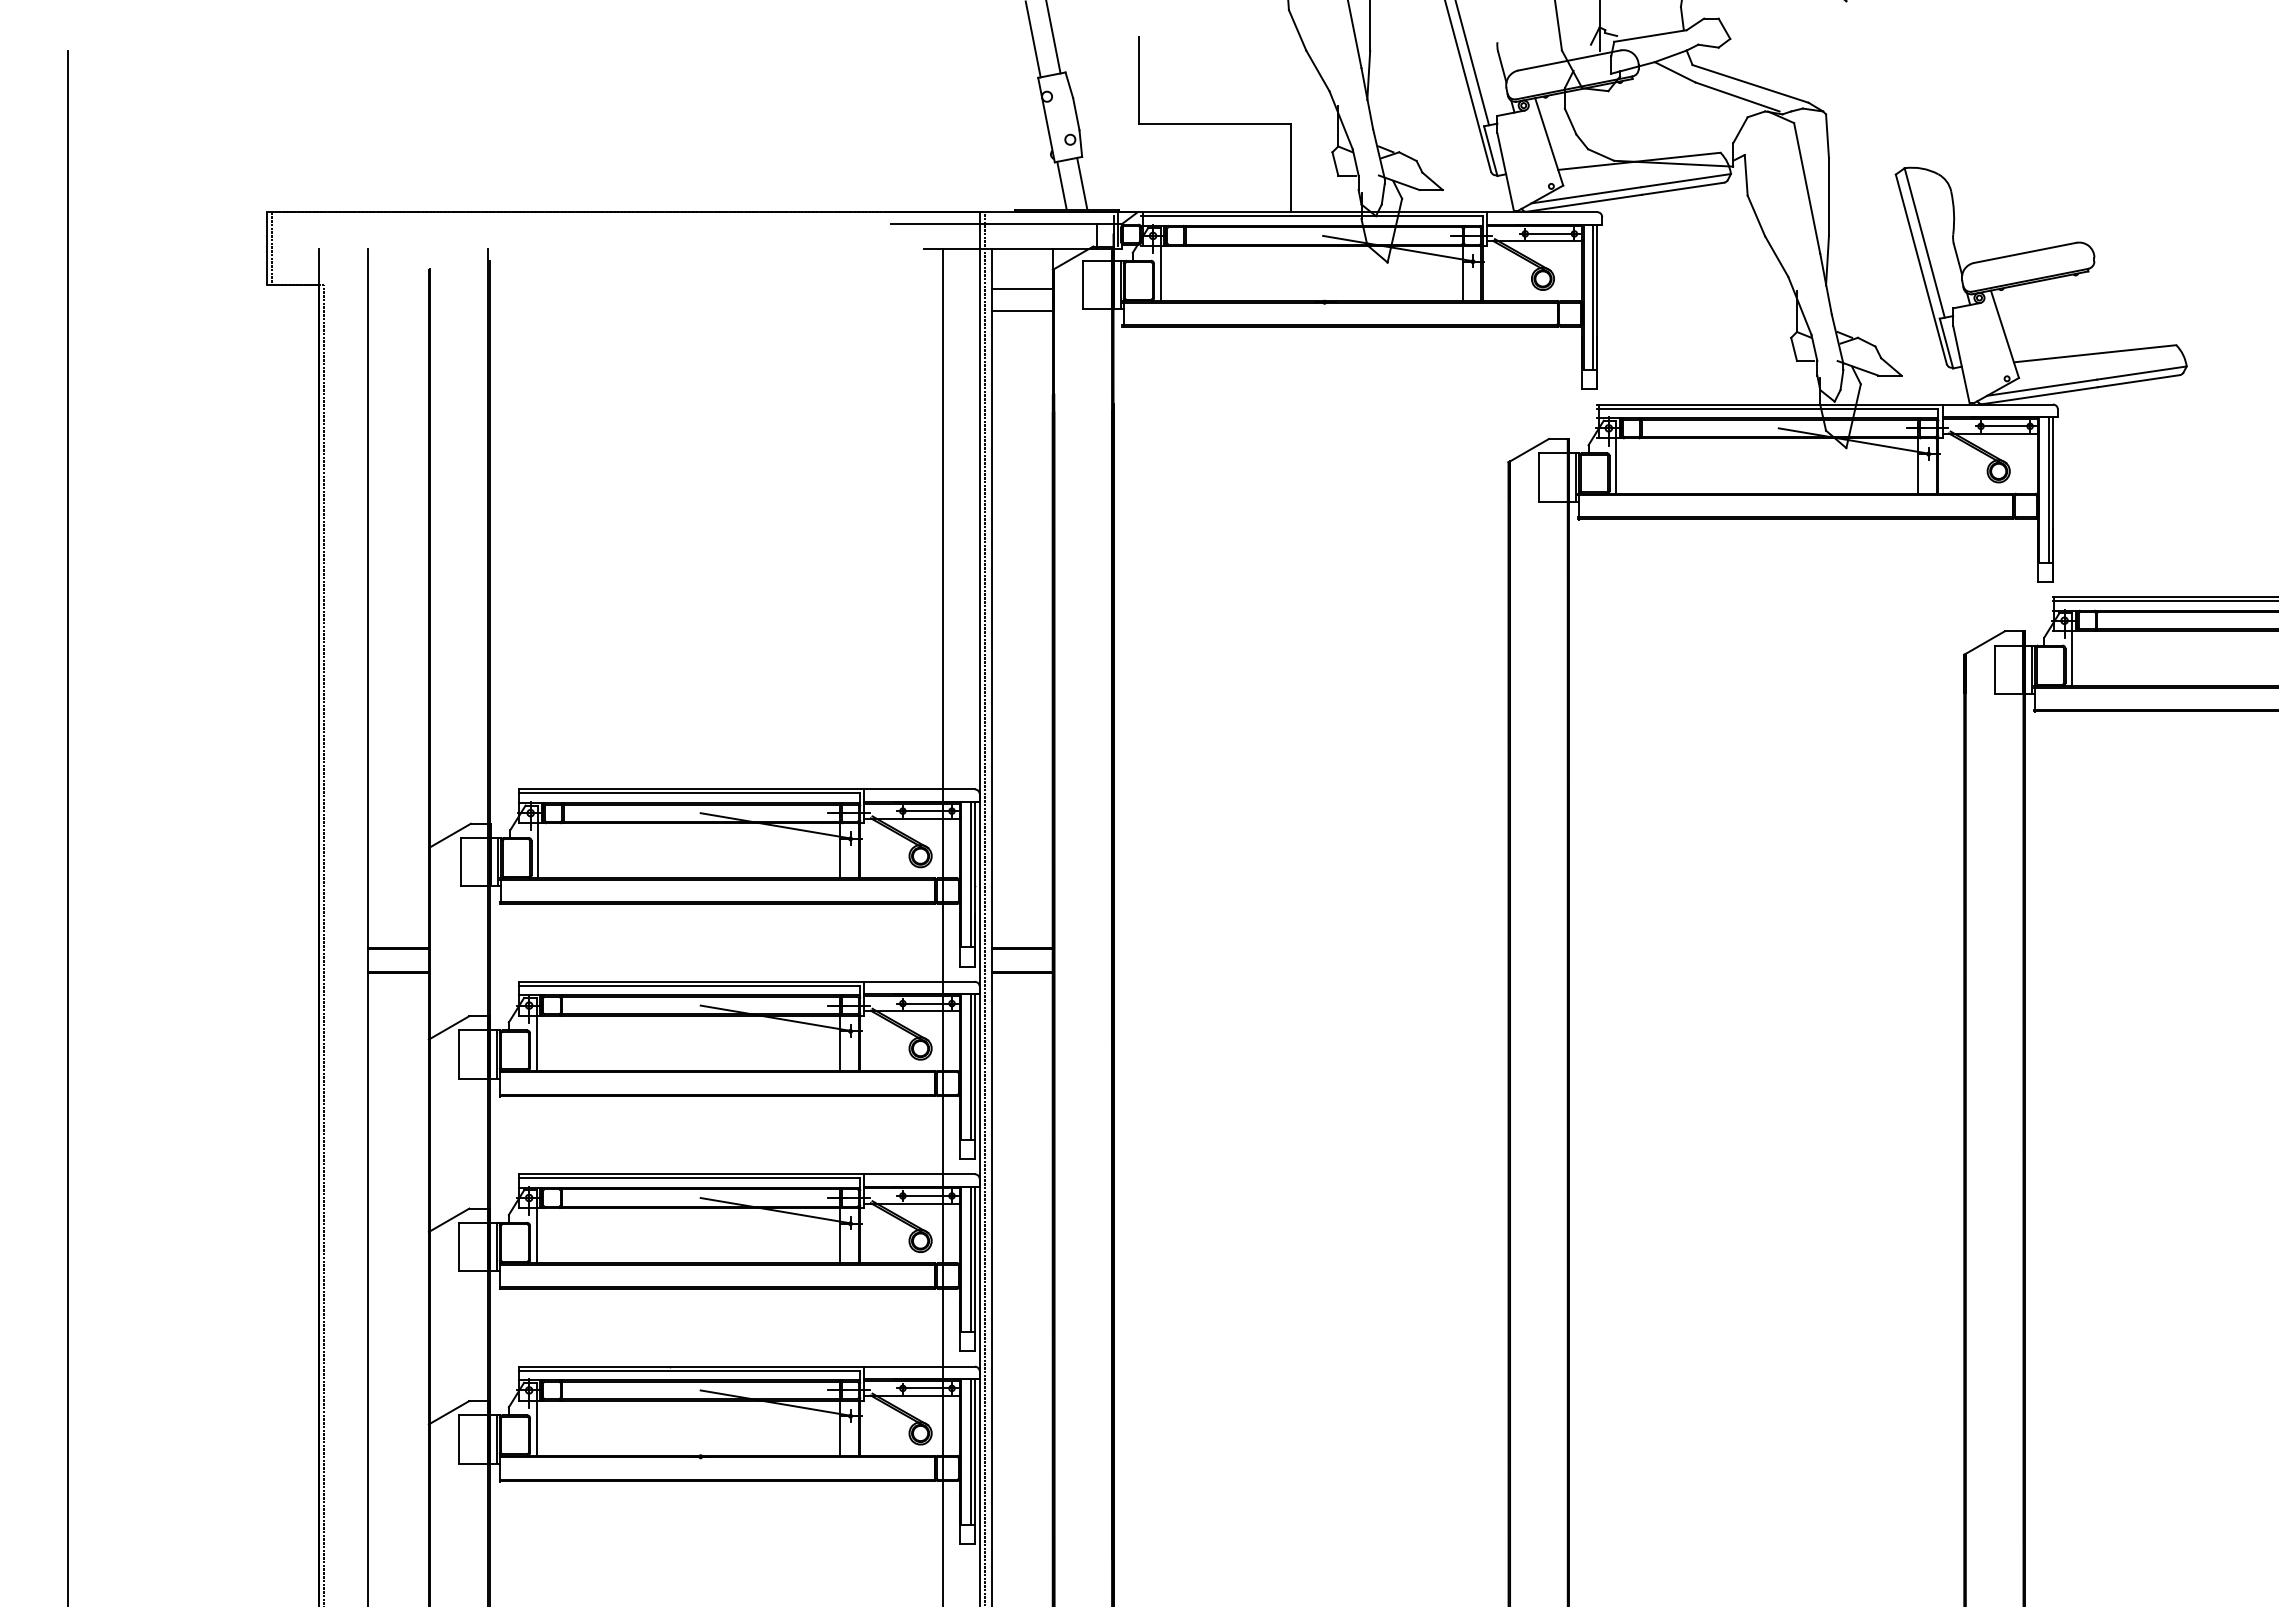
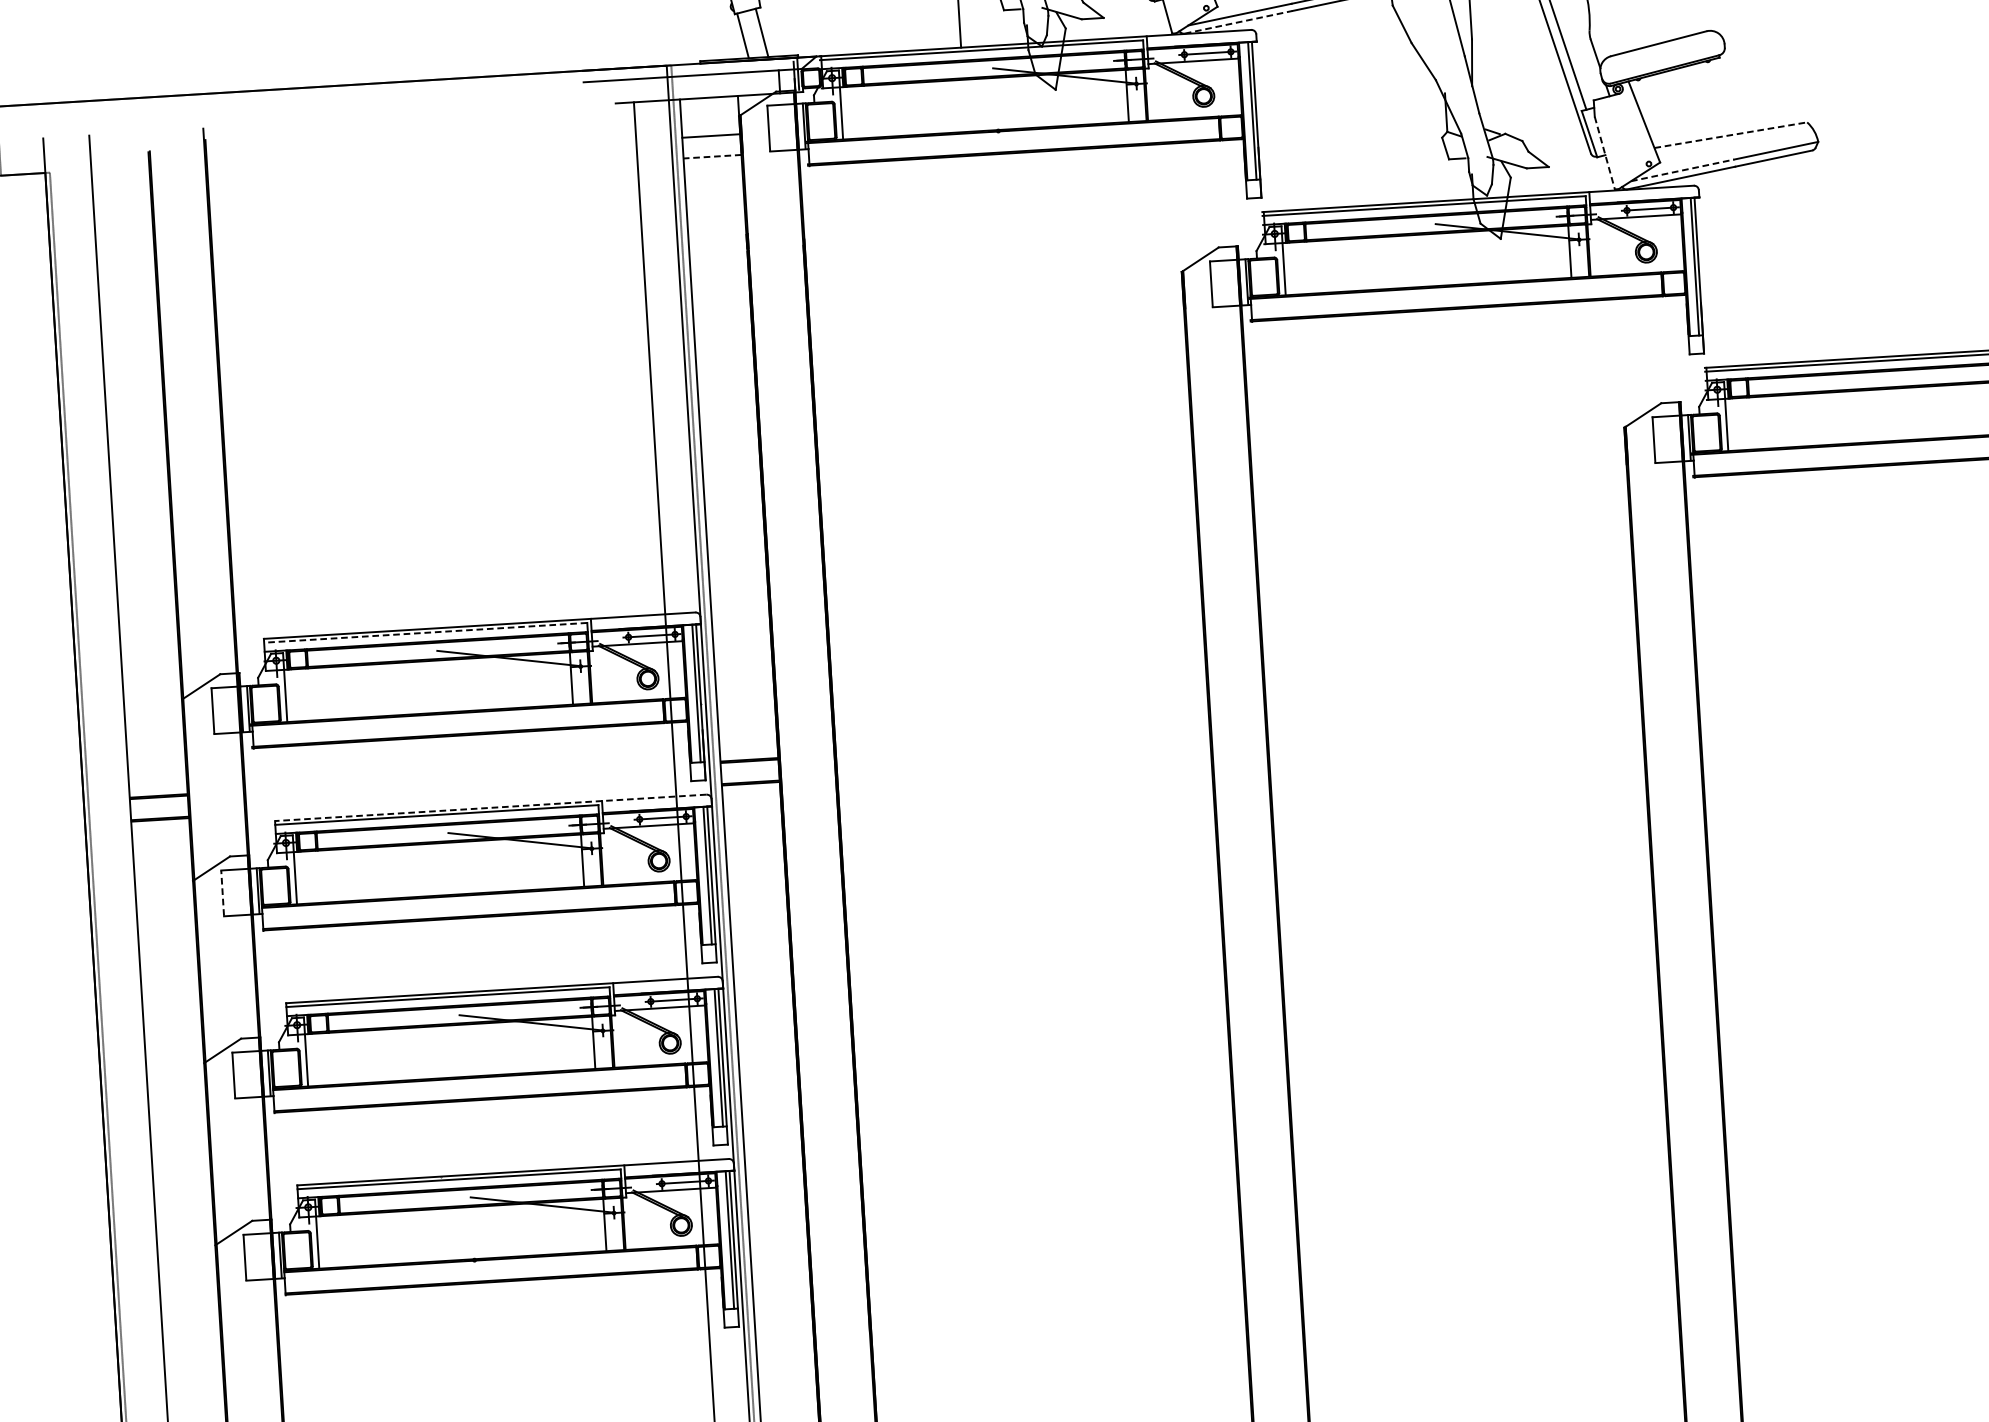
line: (1585, 203) -> (1239, 22), solid -> dashed
line: (1022, 310) -> (712, 156), solid -> dashed
line: (2095, 353) -> (1731, 134), solid -> dashed
line: (1961, 364) -> (1604, 153), solid -> dashed
line: (2042, 387) -> (1682, 170), solid -> dashed
line: (689, 793) -> (425, 632), solid -> dashed
line: (746, 981) -> (490, 807), solid -> dashed
line: (459, 1054) -> (222, 893), solid -> dashed

